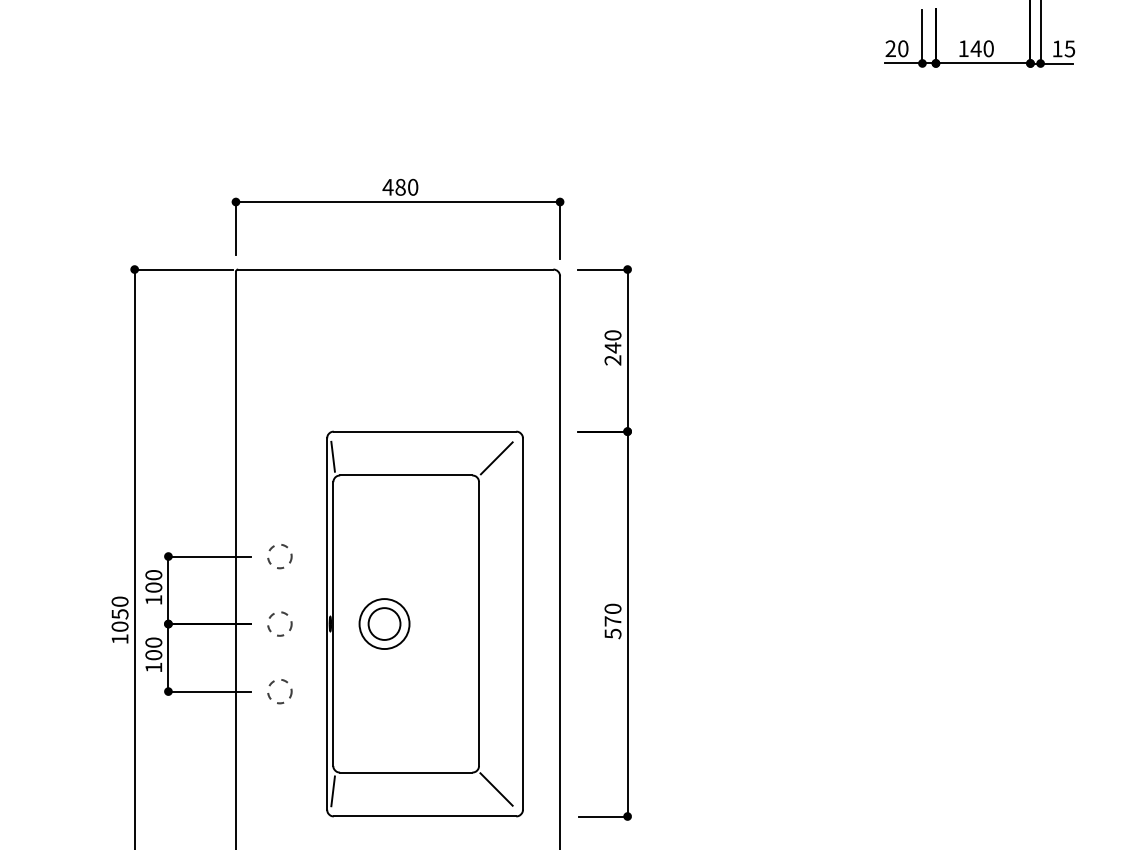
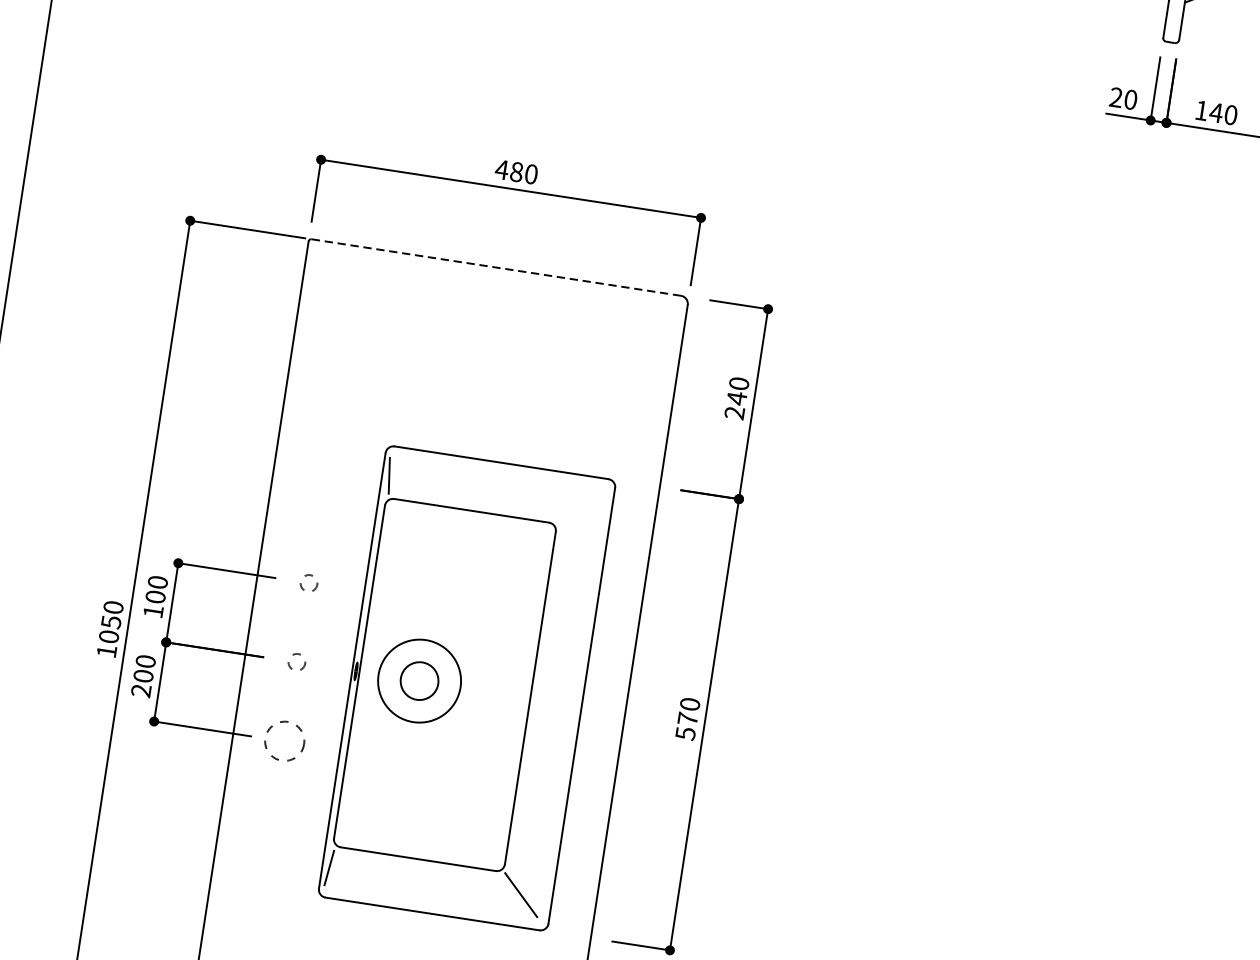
line: (395, 269) -> (496, 267), solid -> dashed
line: (496, 458) -> (580, 507), removed
circle: (279, 556) -> (308, 583), size x0.6
circle: (279, 623) -> (296, 661), size x0.6
circle: (384, 624) -> (419, 681), size x1.4
text: (153, 667) -> (140, 690), 100 -> 200
circle: (279, 691) -> (284, 741), size x1.4

